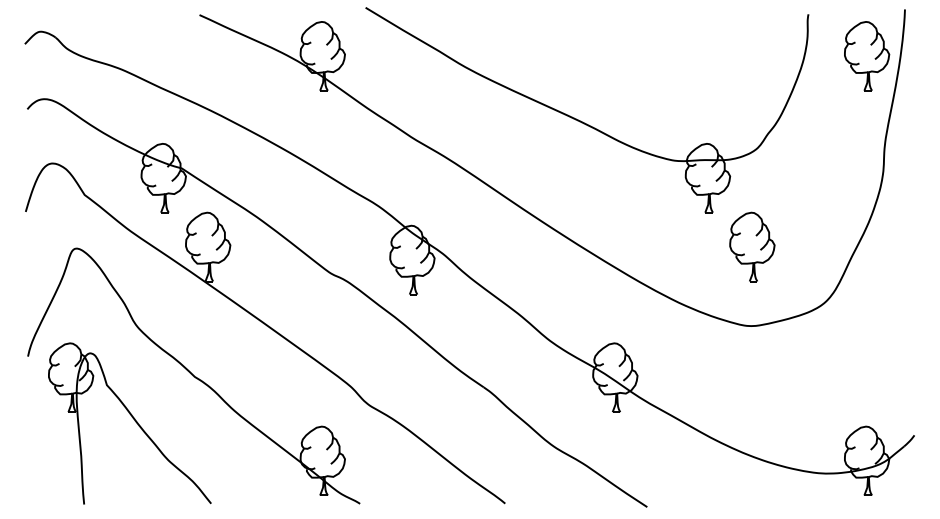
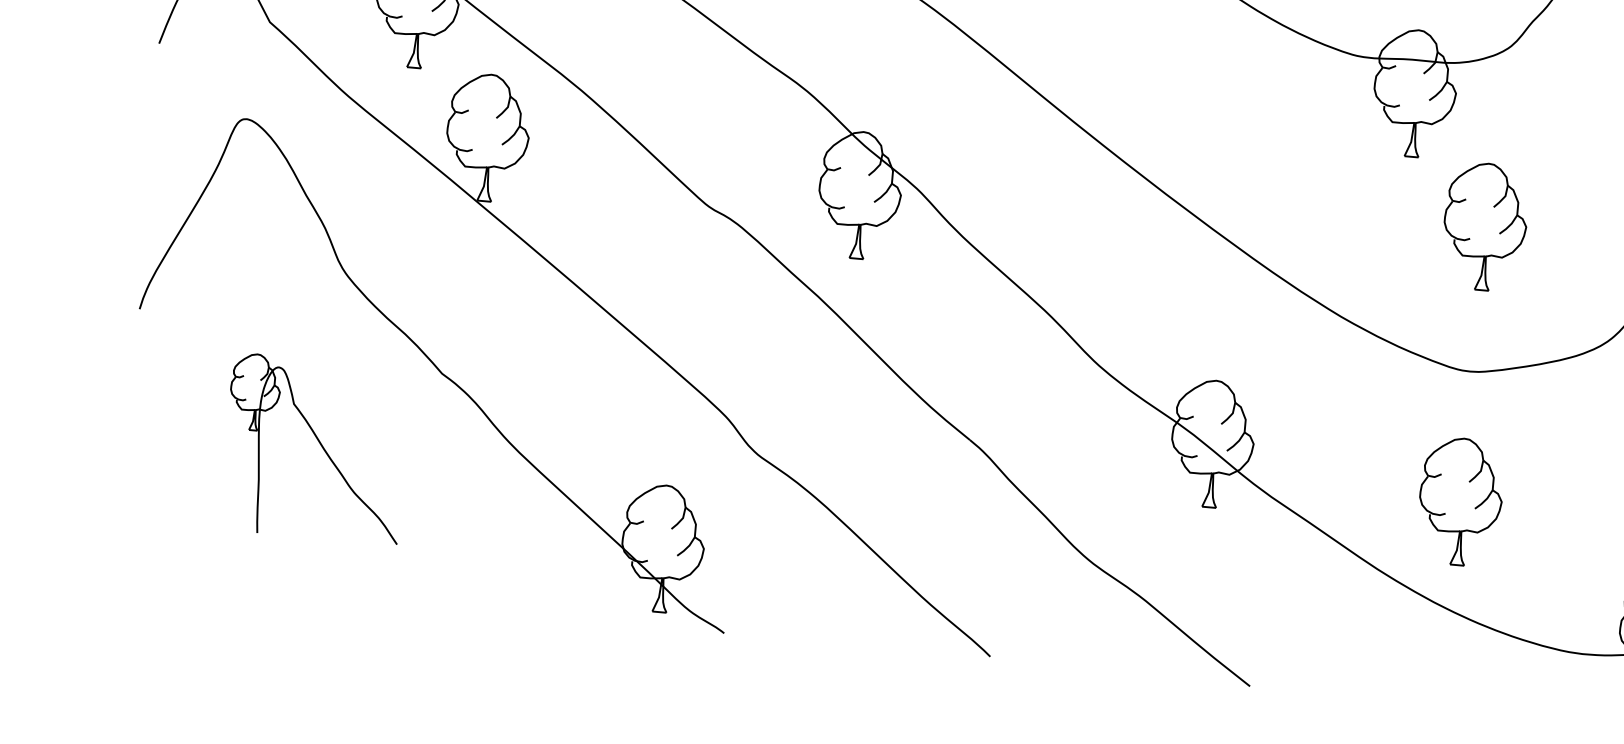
part: (752, 396) -> (1460, 500), added
part: (129, 423) -> (314, 448), size x0.6

